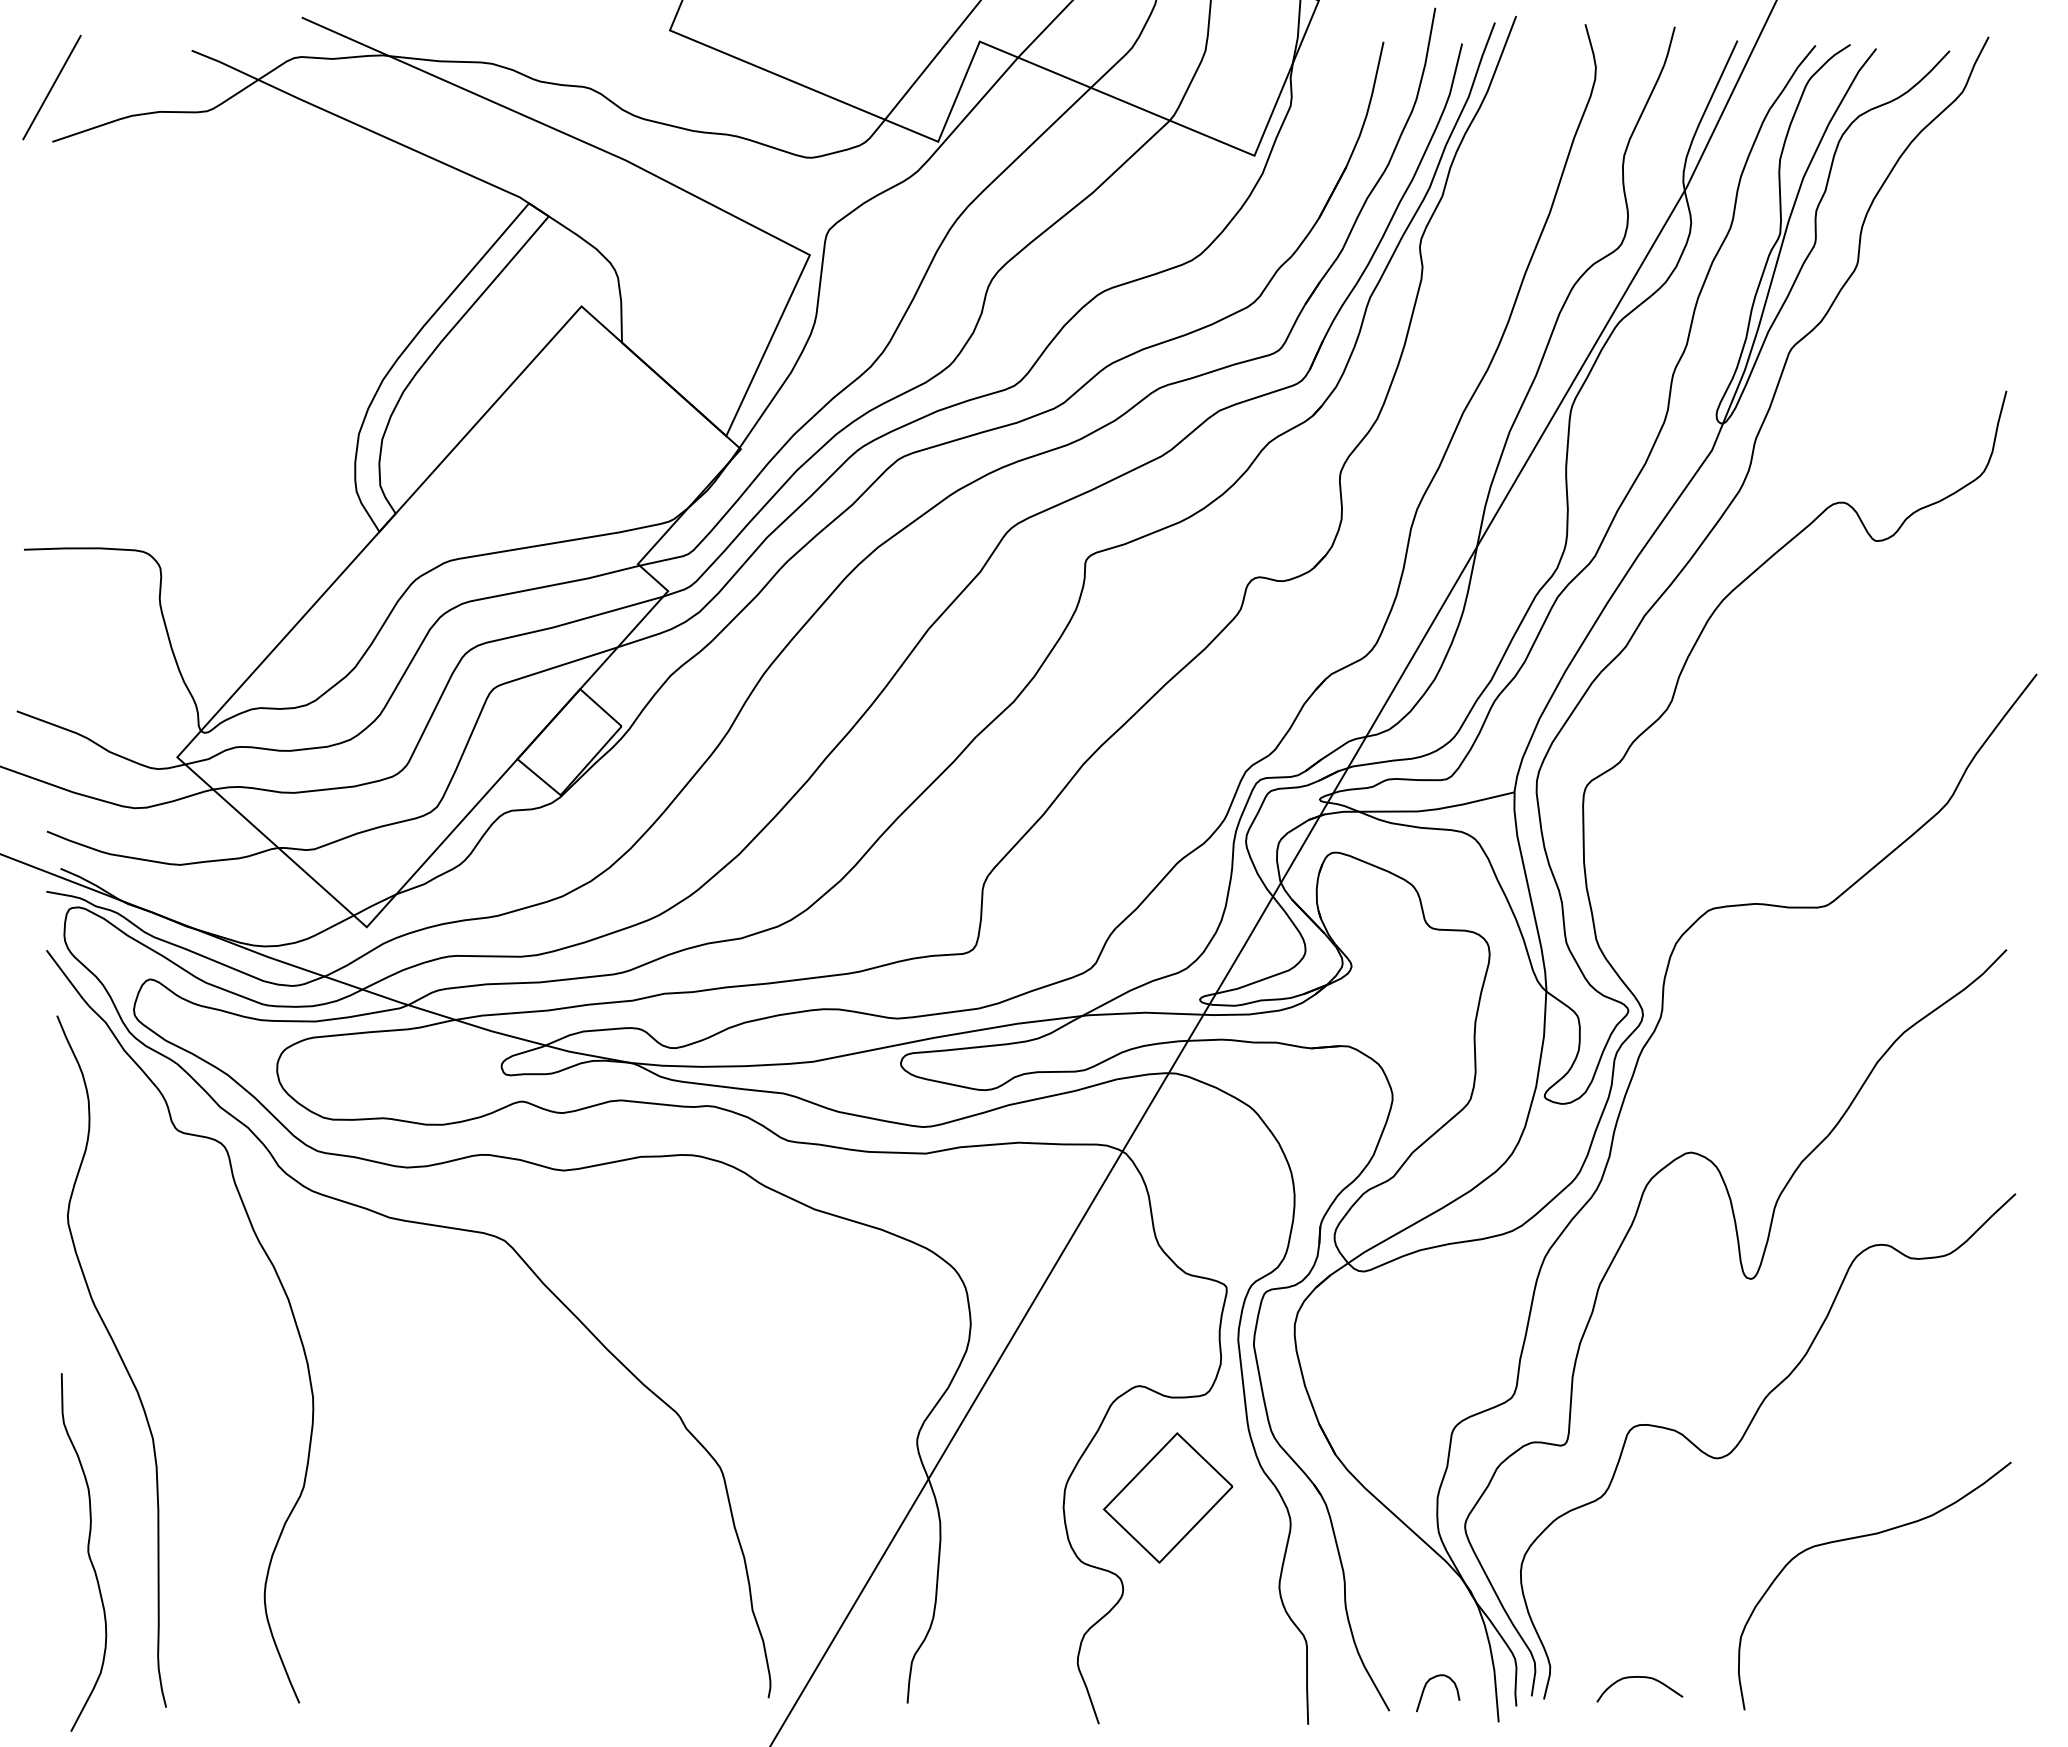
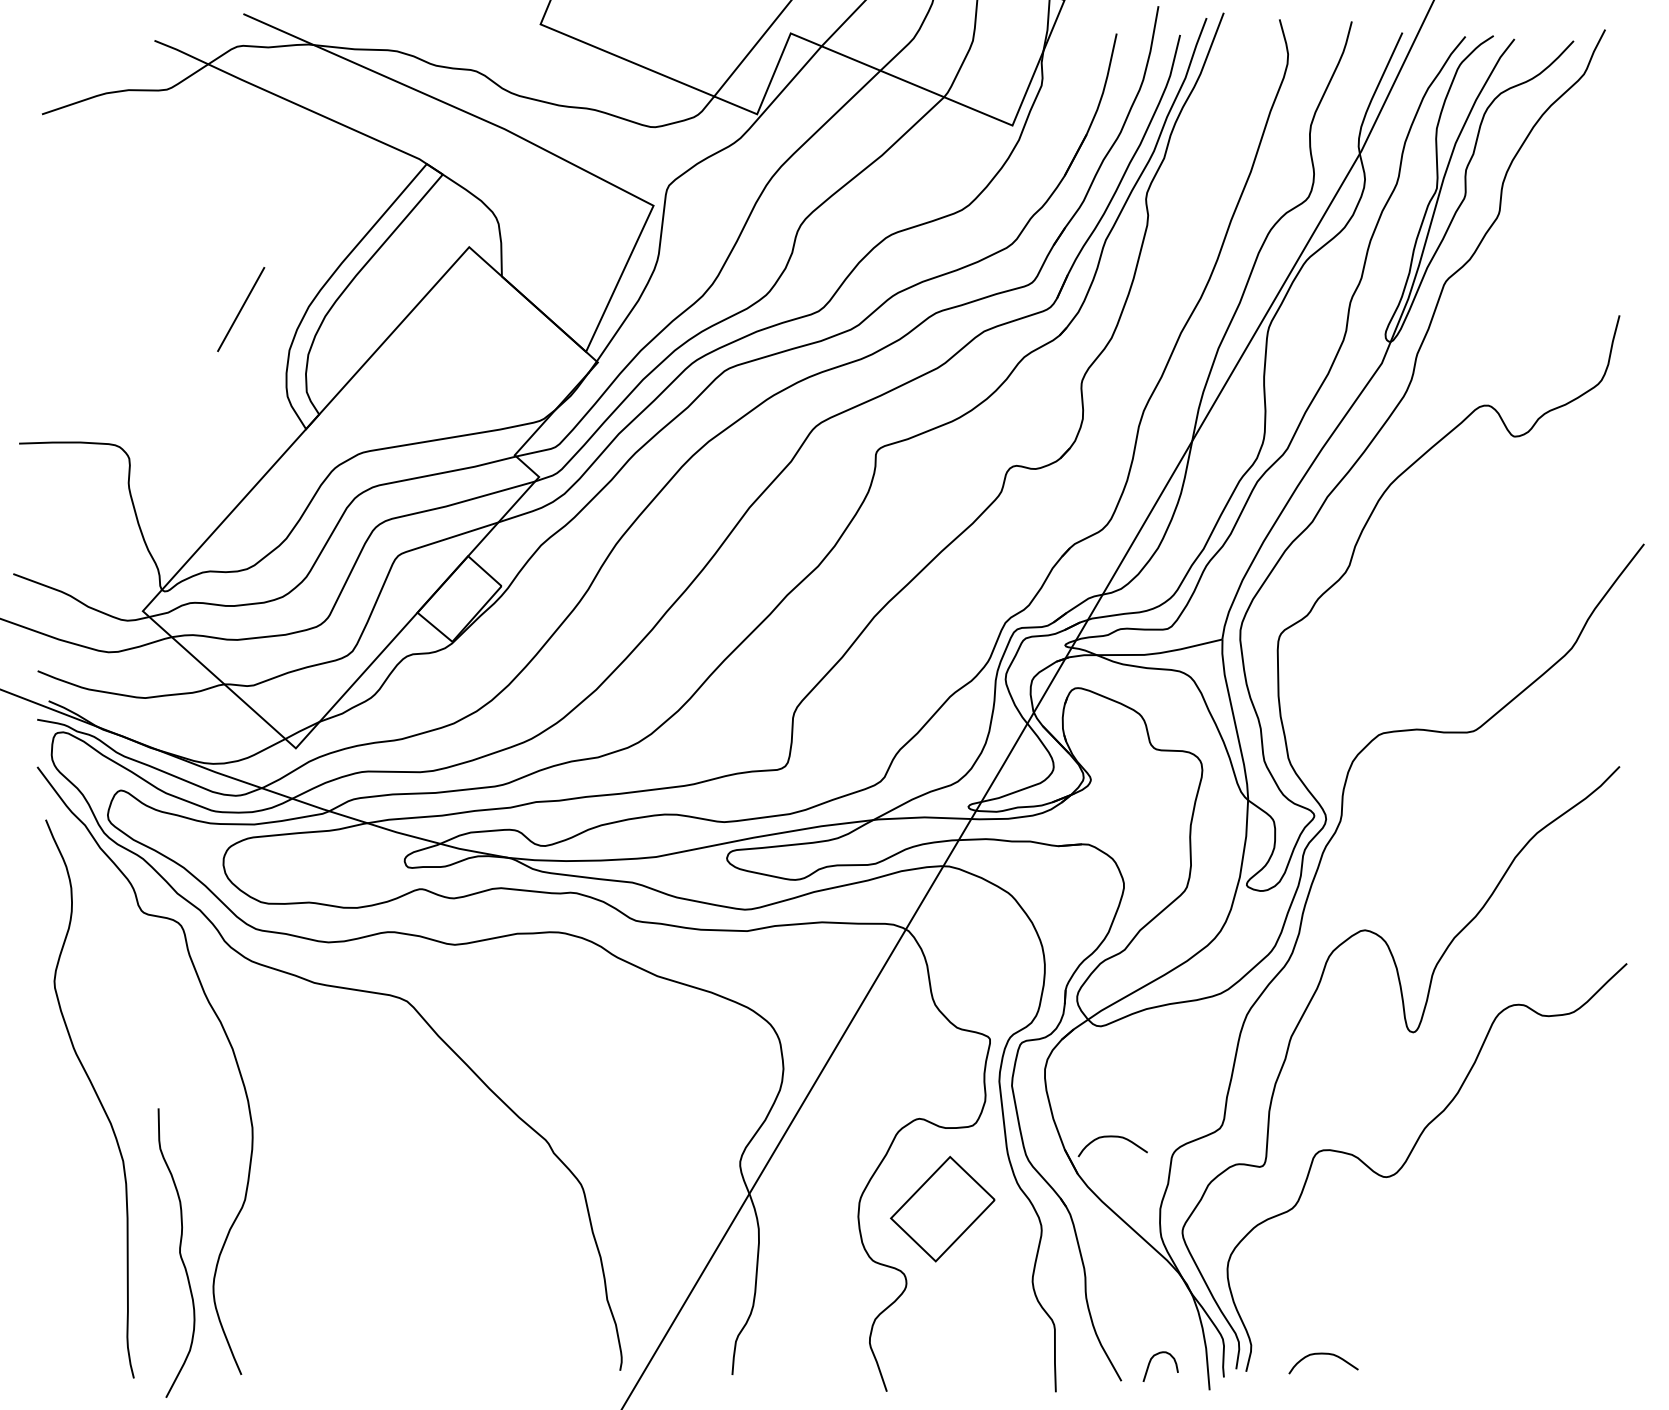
line: (51, 87) -> (240, 309), moved
curve: (1378, 1408) -> (1112, 1136), added
curve: (1868, 1536) -> (1508, 1240), removed
curve: (87, 1552) -> (179, 1253), moved

